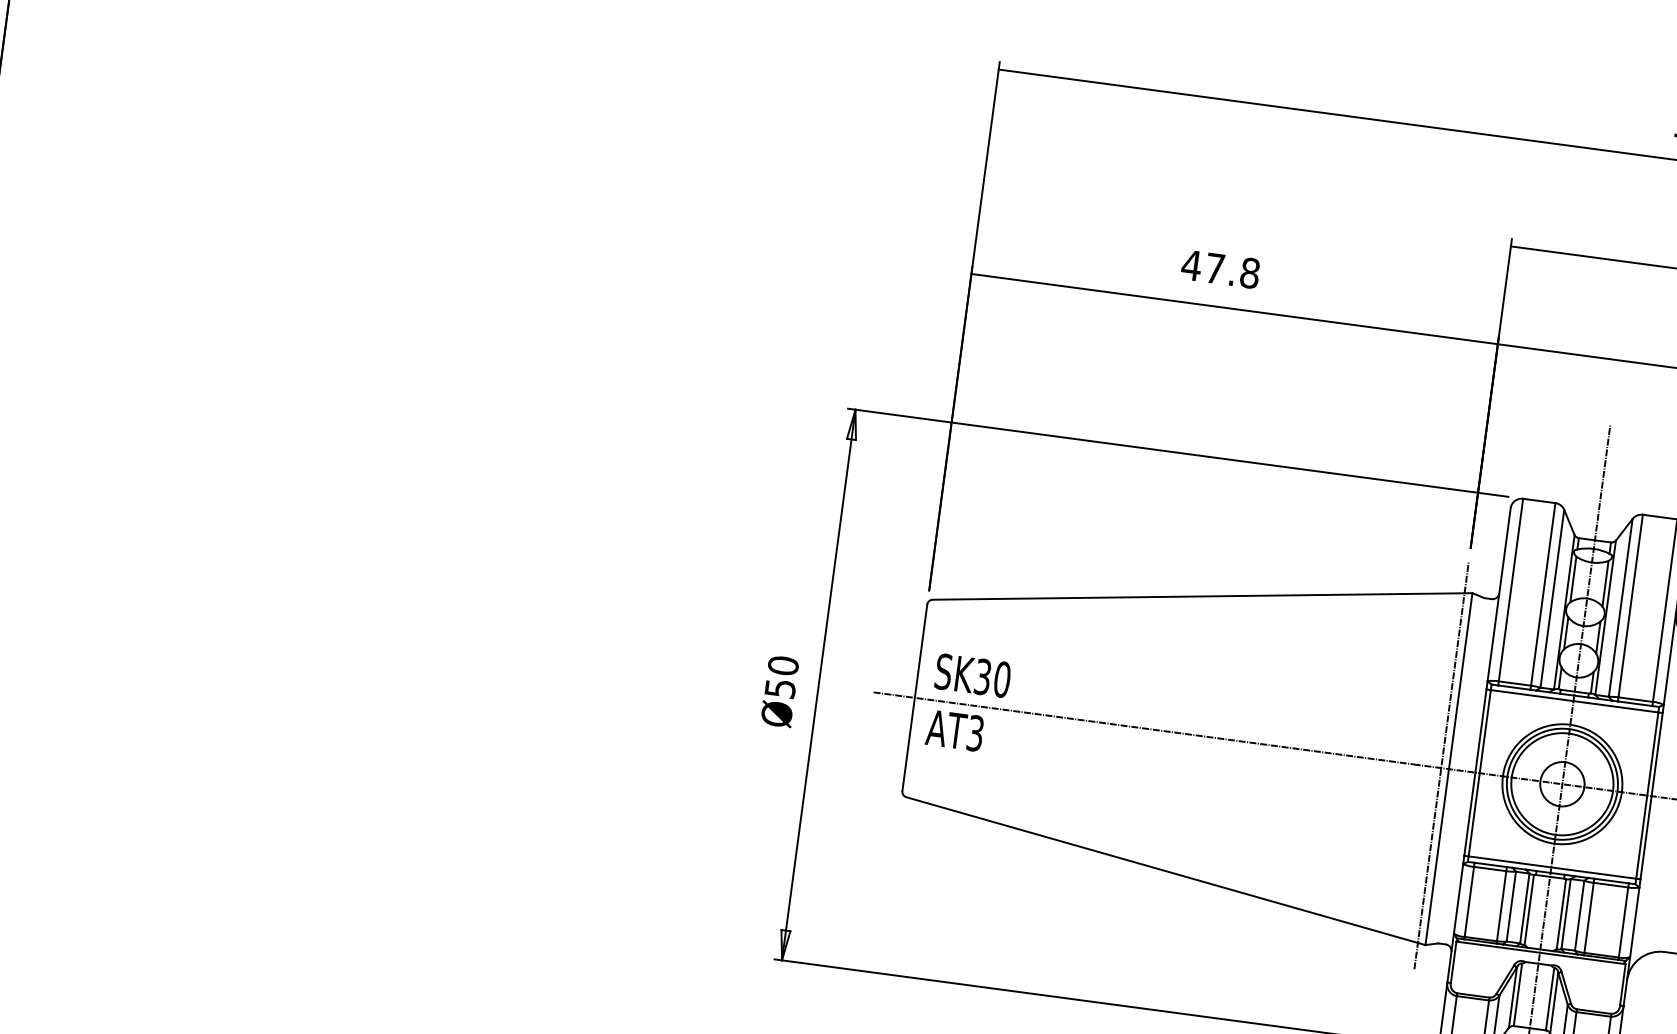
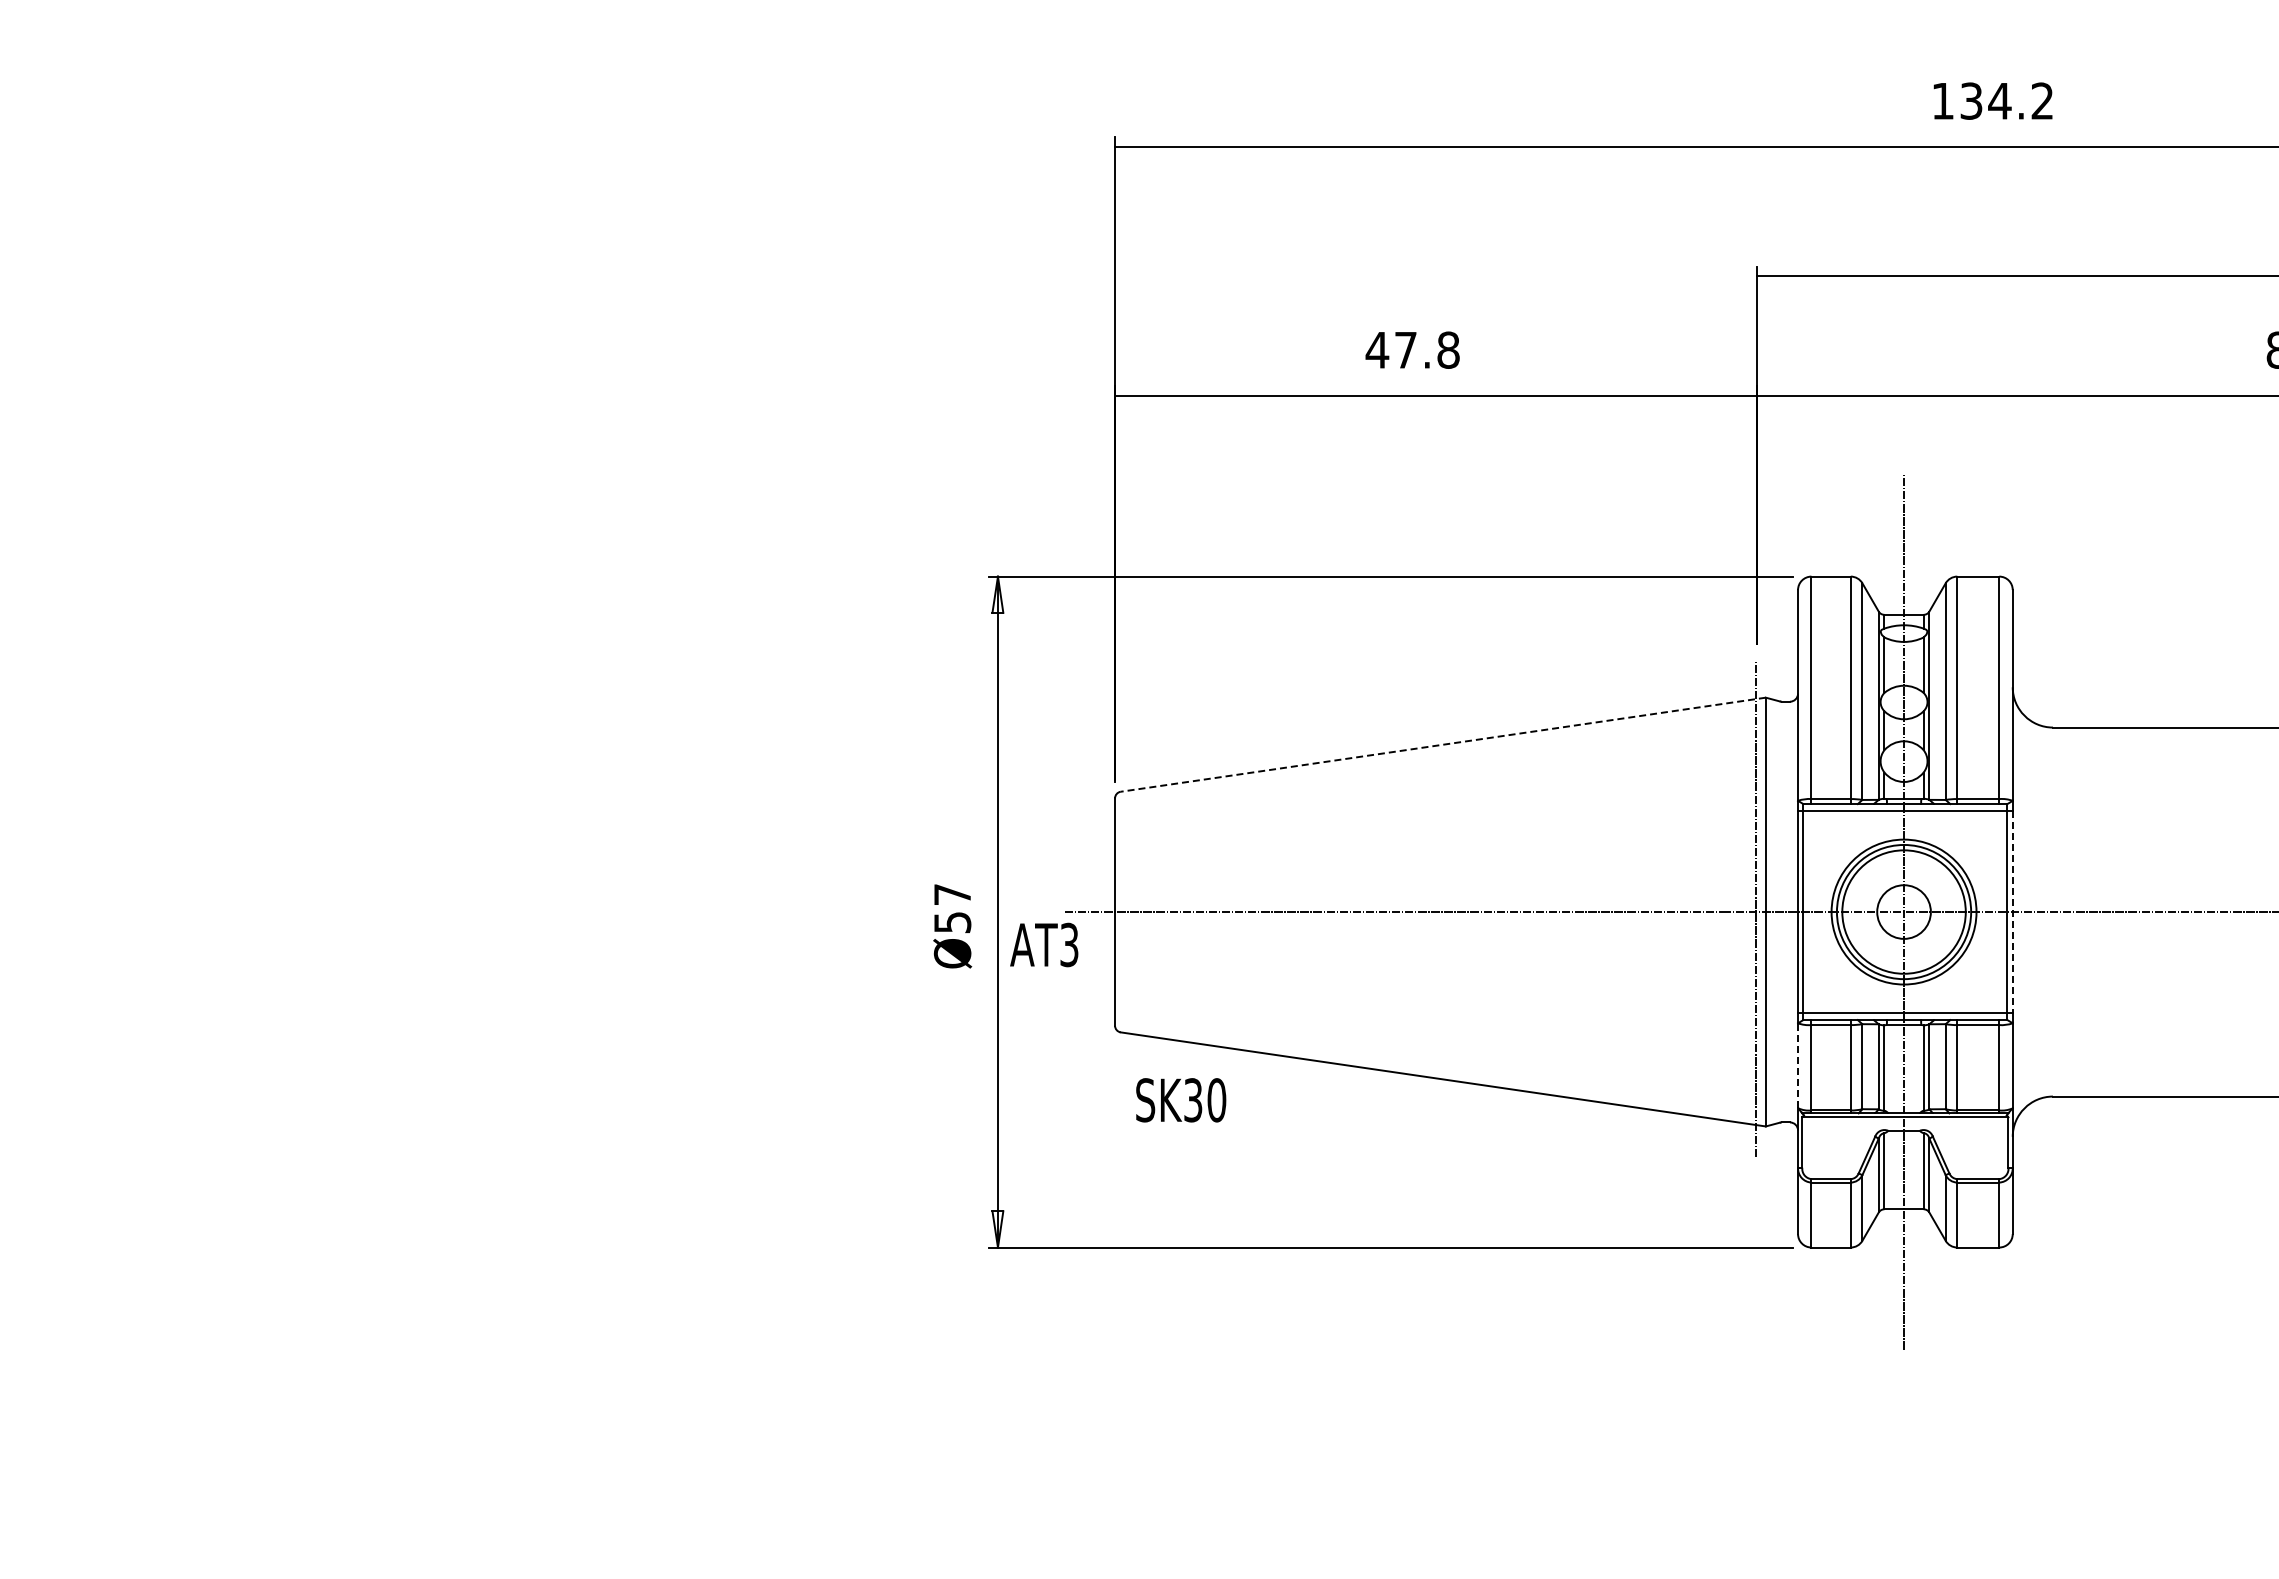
line: (1202, 596) -> (1443, 744), solid -> dashed
text: (783, 665) -> (952, 894), Ø50 -> Ø57
text: (973, 675) -> (1181, 1100), moved
text: (955, 730) -> (1044, 944), moved
line: (1651, 796) -> (2012, 912), solid -> dashed
line: (1458, 898) -> (1798, 1065), solid -> dashed

